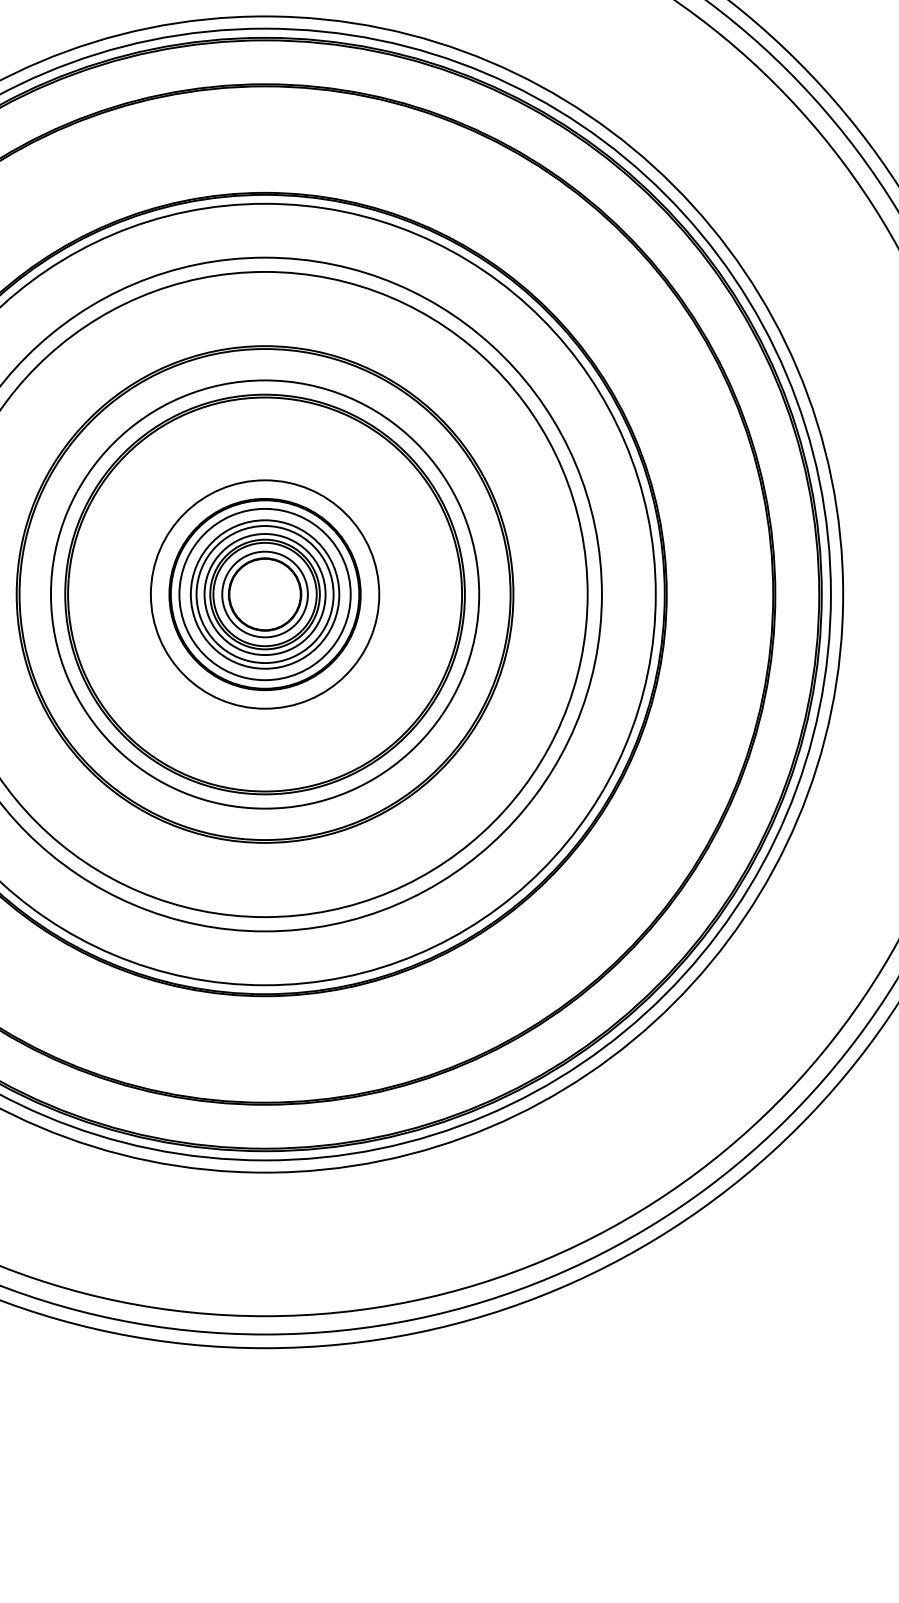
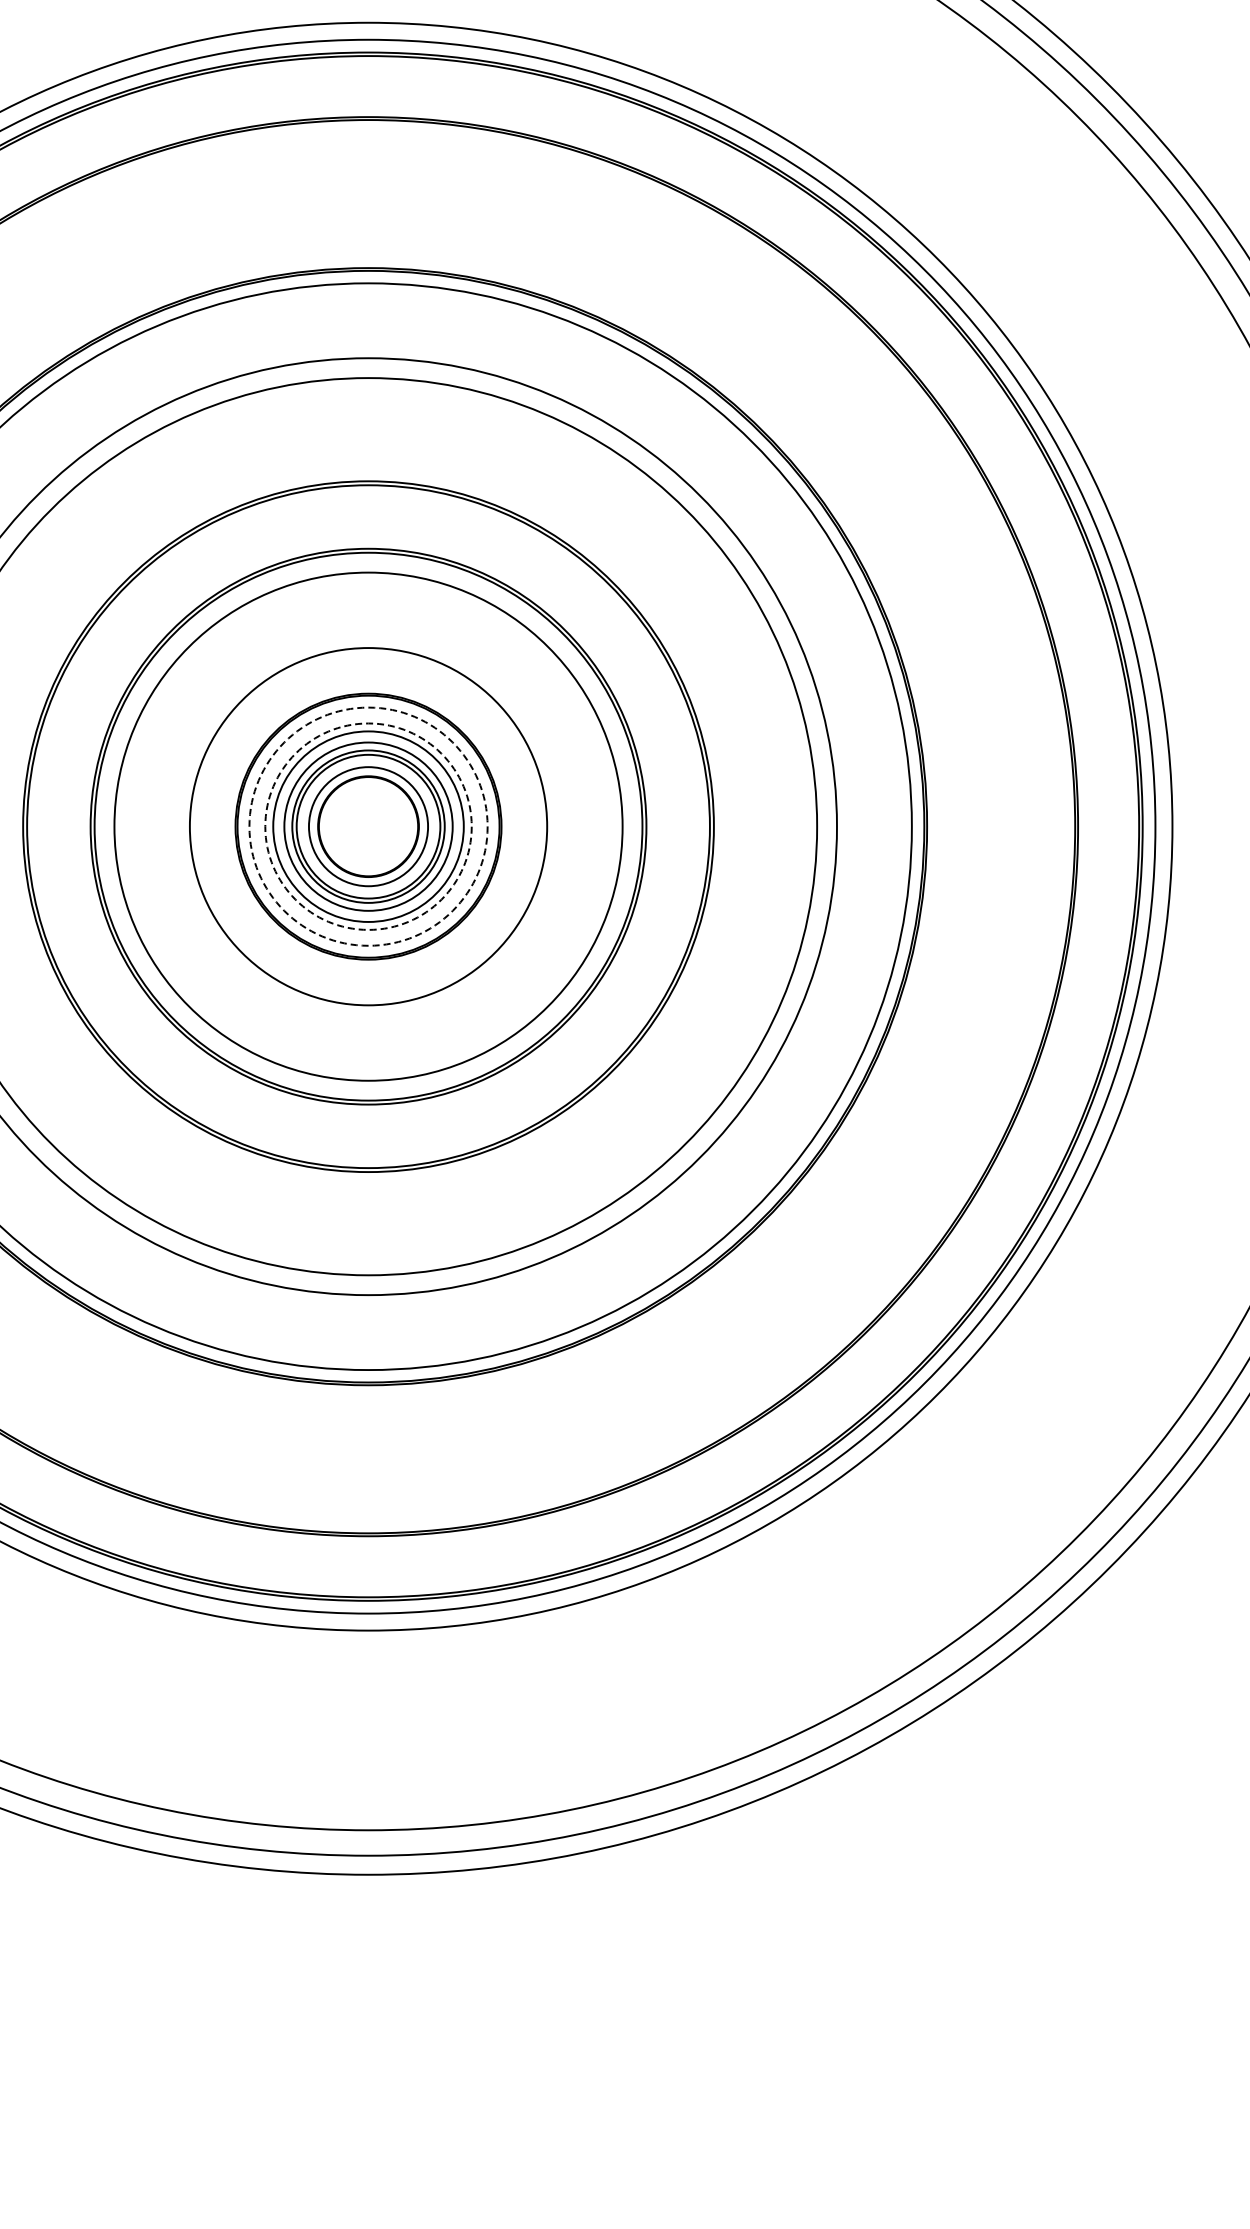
circle: (265, 594) -> (368, 826), size x0.6
circle: (265, 594) -> (368, 826), size x1.6
circle: (265, 594) -> (368, 826), solid -> dashed
circle: (265, 594) -> (368, 826), solid -> dashed

